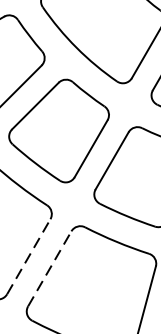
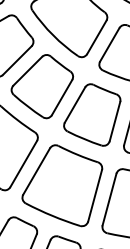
line: (28, 257) -> (23, 164), dashed -> solid
line: (49, 268) -> (36, 171), dashed -> solid

